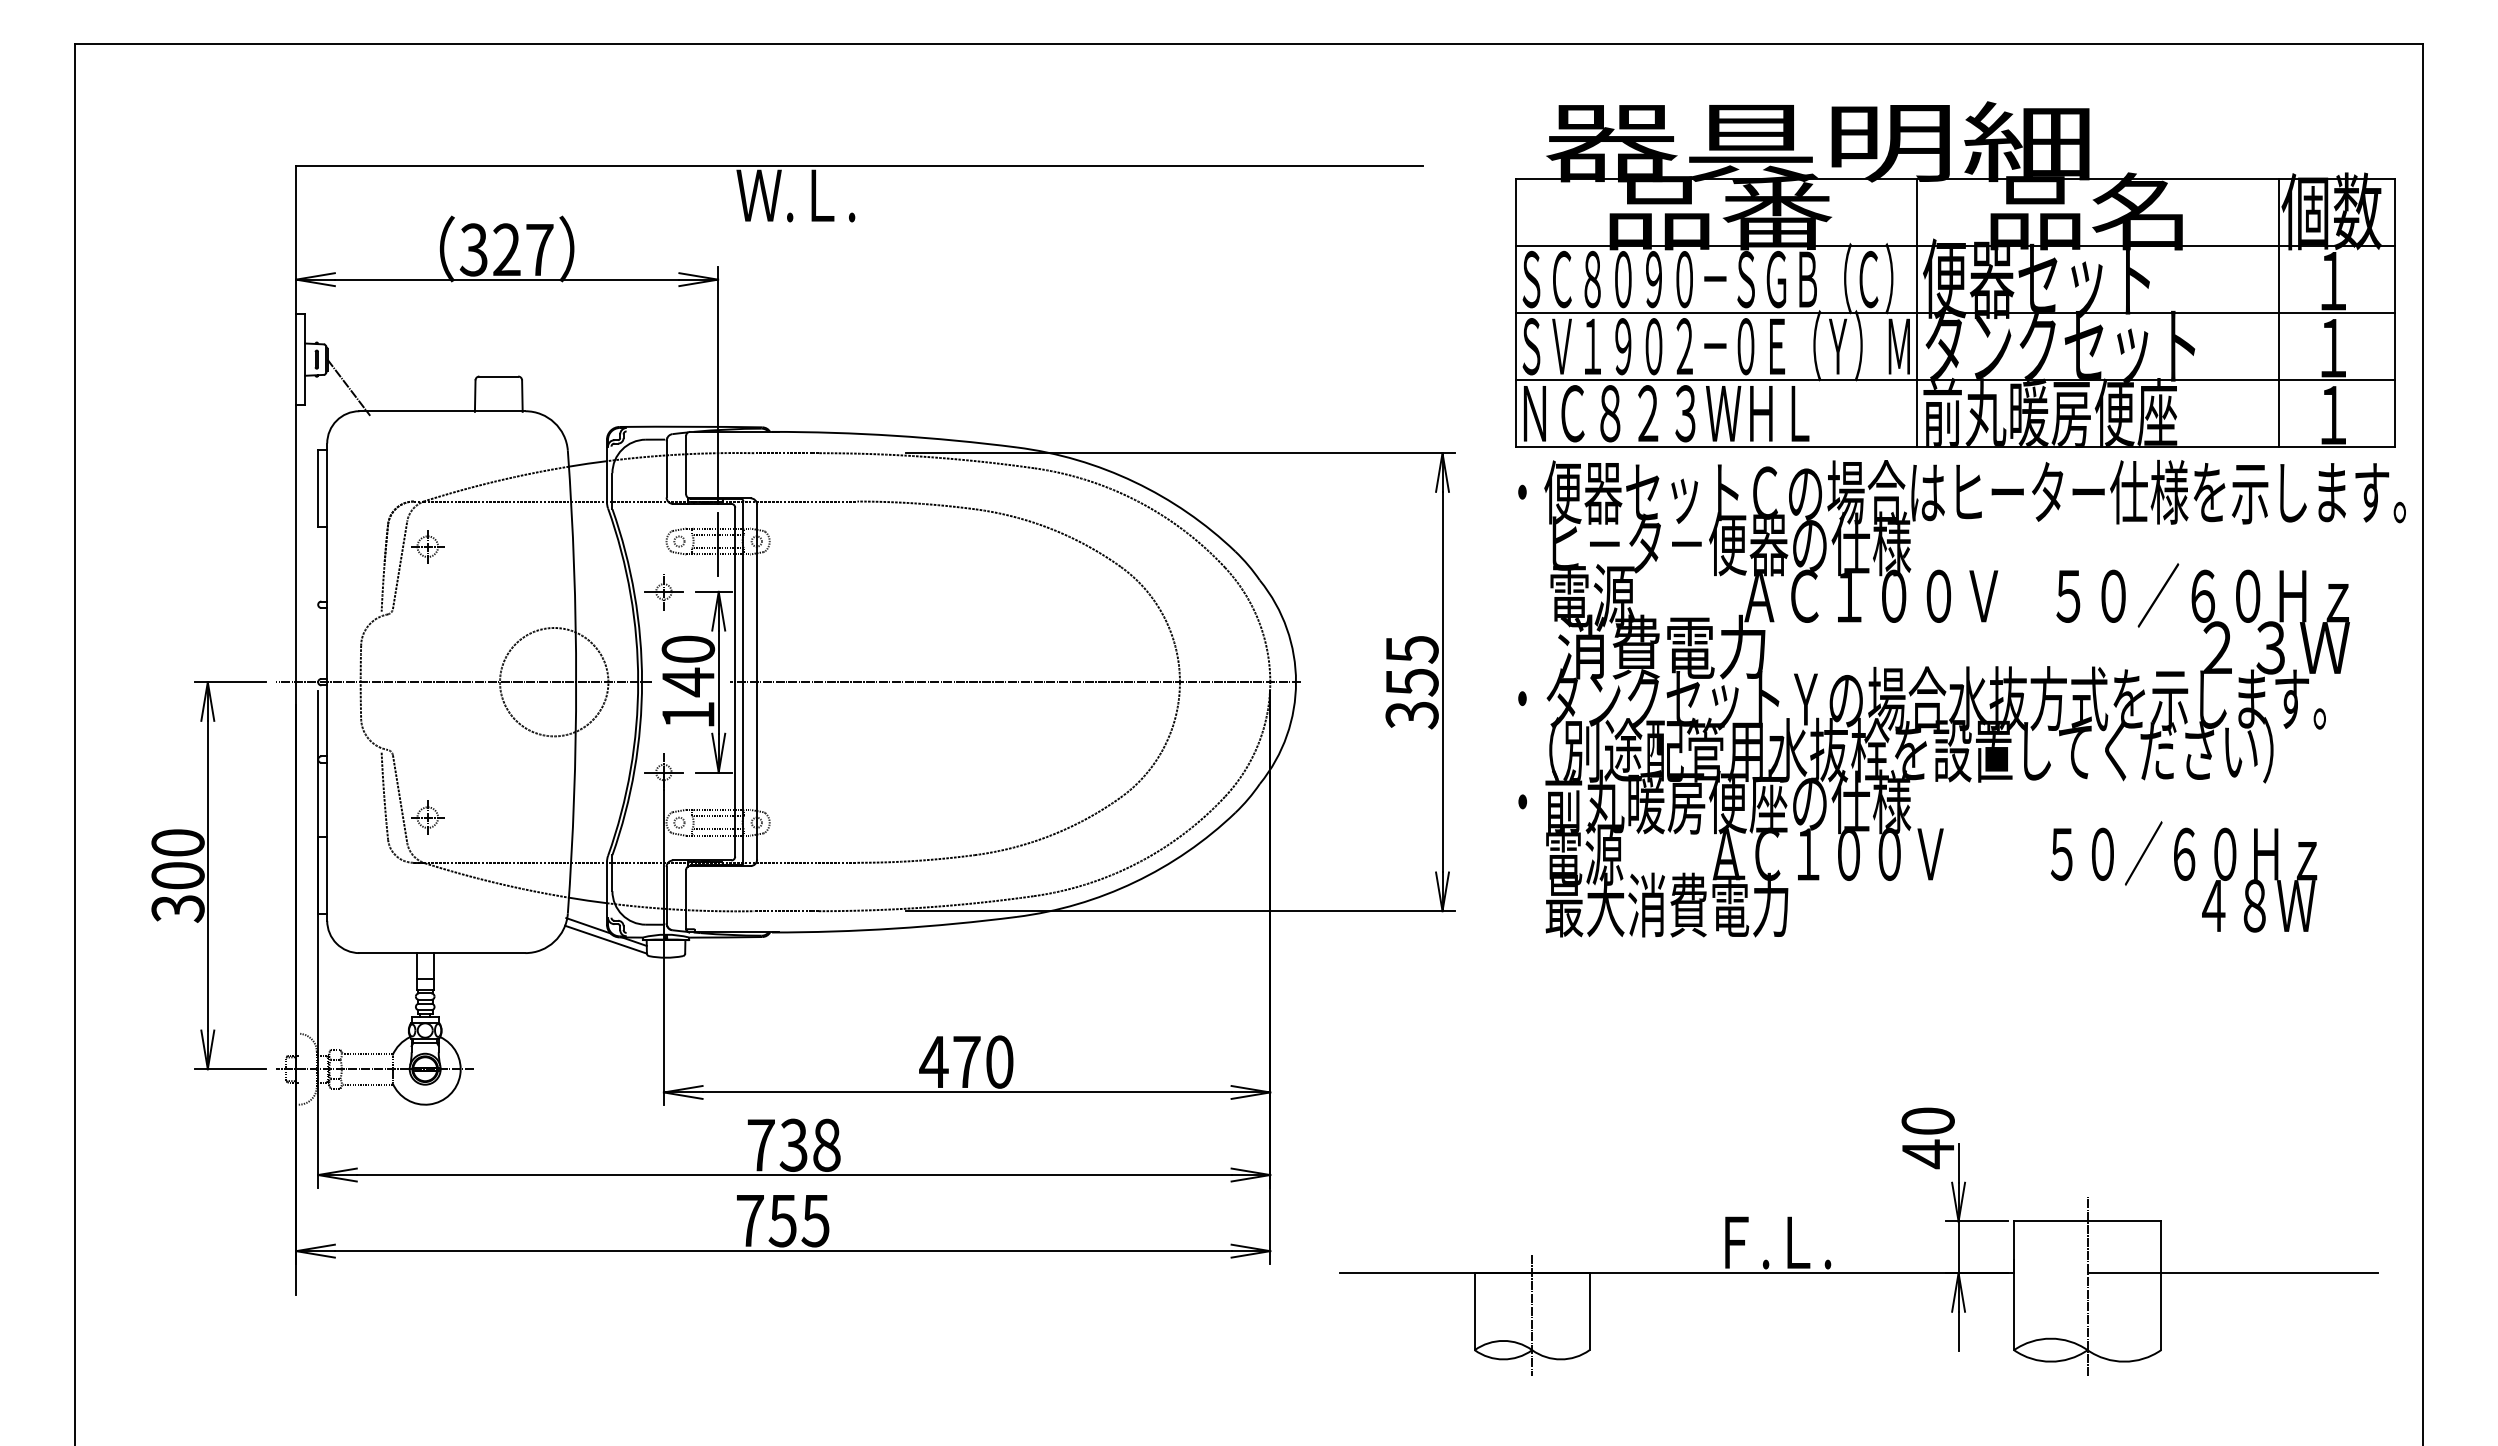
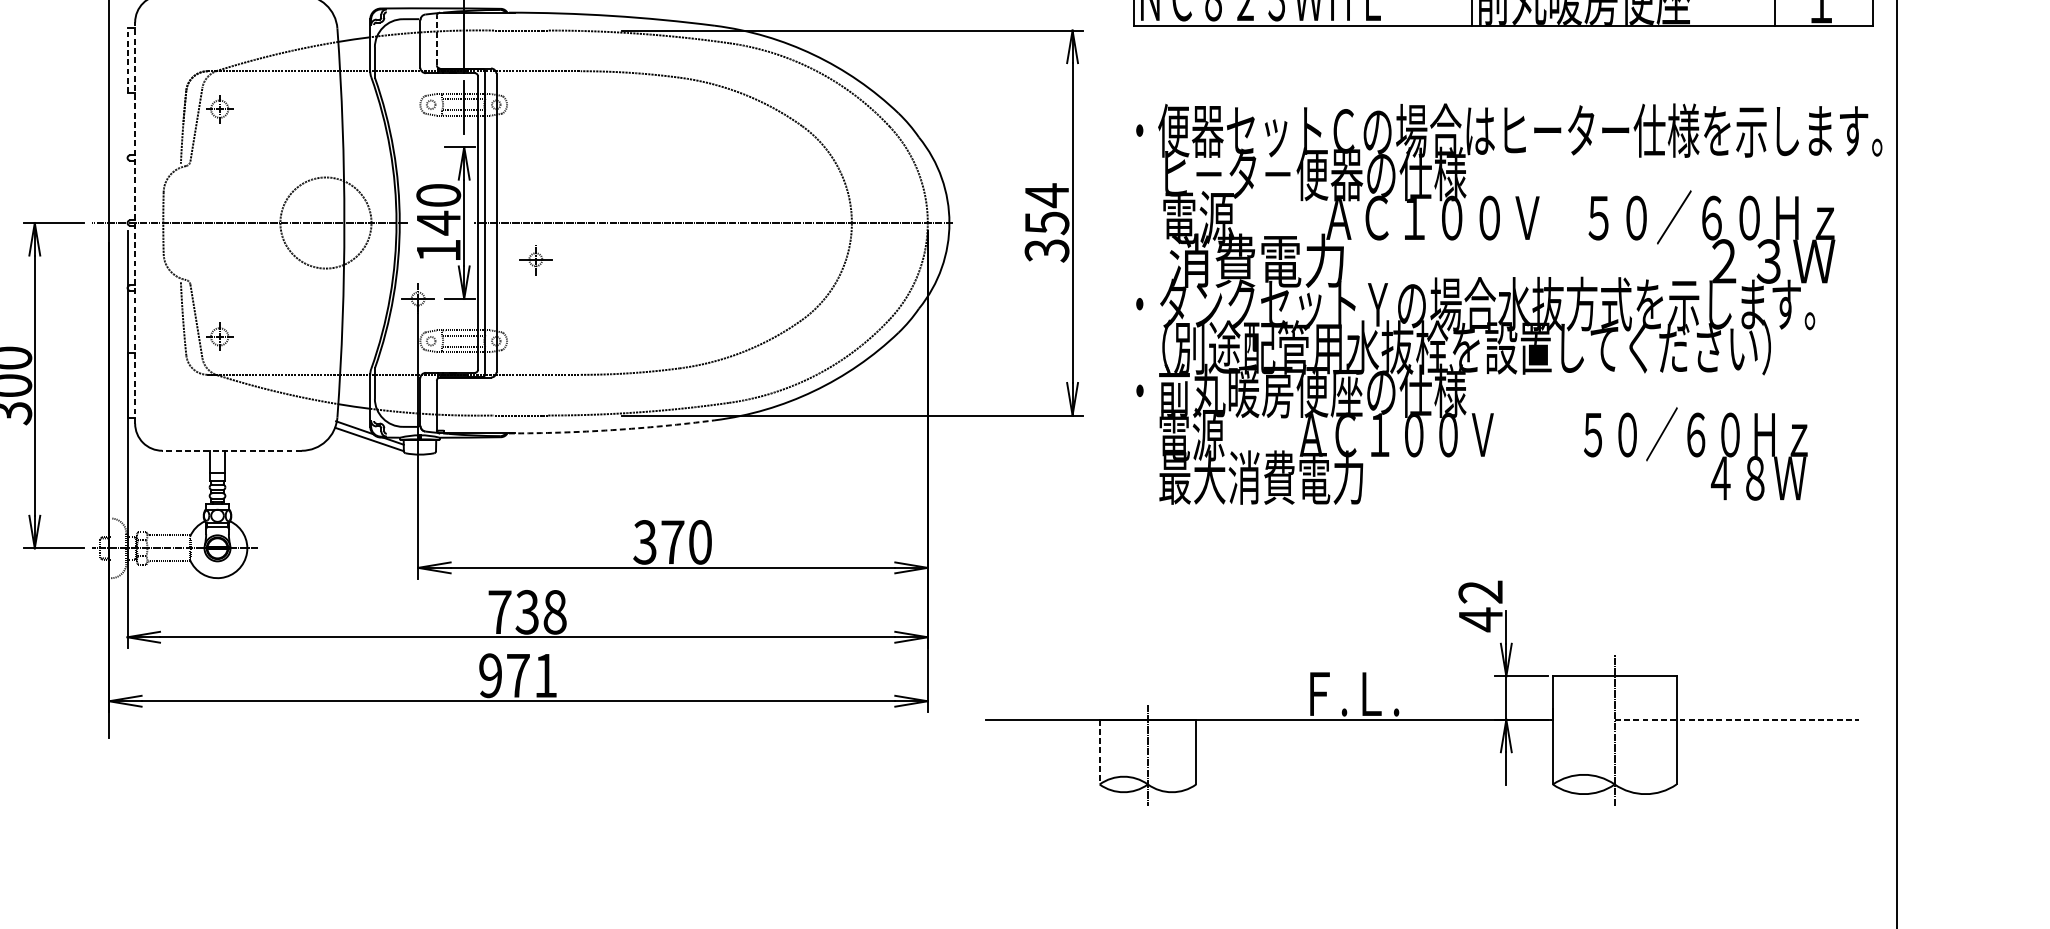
line: (686, 464) -> (437, 40), solid -> dashed
line: (318, 488) -> (127, 60), solid -> dashed
part: (663, 592) -> (535, 260), moved
text: (1412, 649) -> (1047, 195), 355 -> 354
line: (327, 682) -> (135, 223), solid -> dashed
text: (1961, 698) -> (1508, 303), moved
arc: (894, 928) -> (611, 430), solid -> dashed
line: (442, 953) -> (232, 451), solid -> dashed
text: (933, 1061) -> (644, 541), 470 -> 370
text: (1927, 1120) -> (1480, 591), 40 -> 42
text: (782, 1220) -> (517, 675), 755 -> 971
line: (2233, 1273) -> (1737, 720), solid -> dashed
line: (1474, 1311) -> (1099, 751), solid -> dashed

